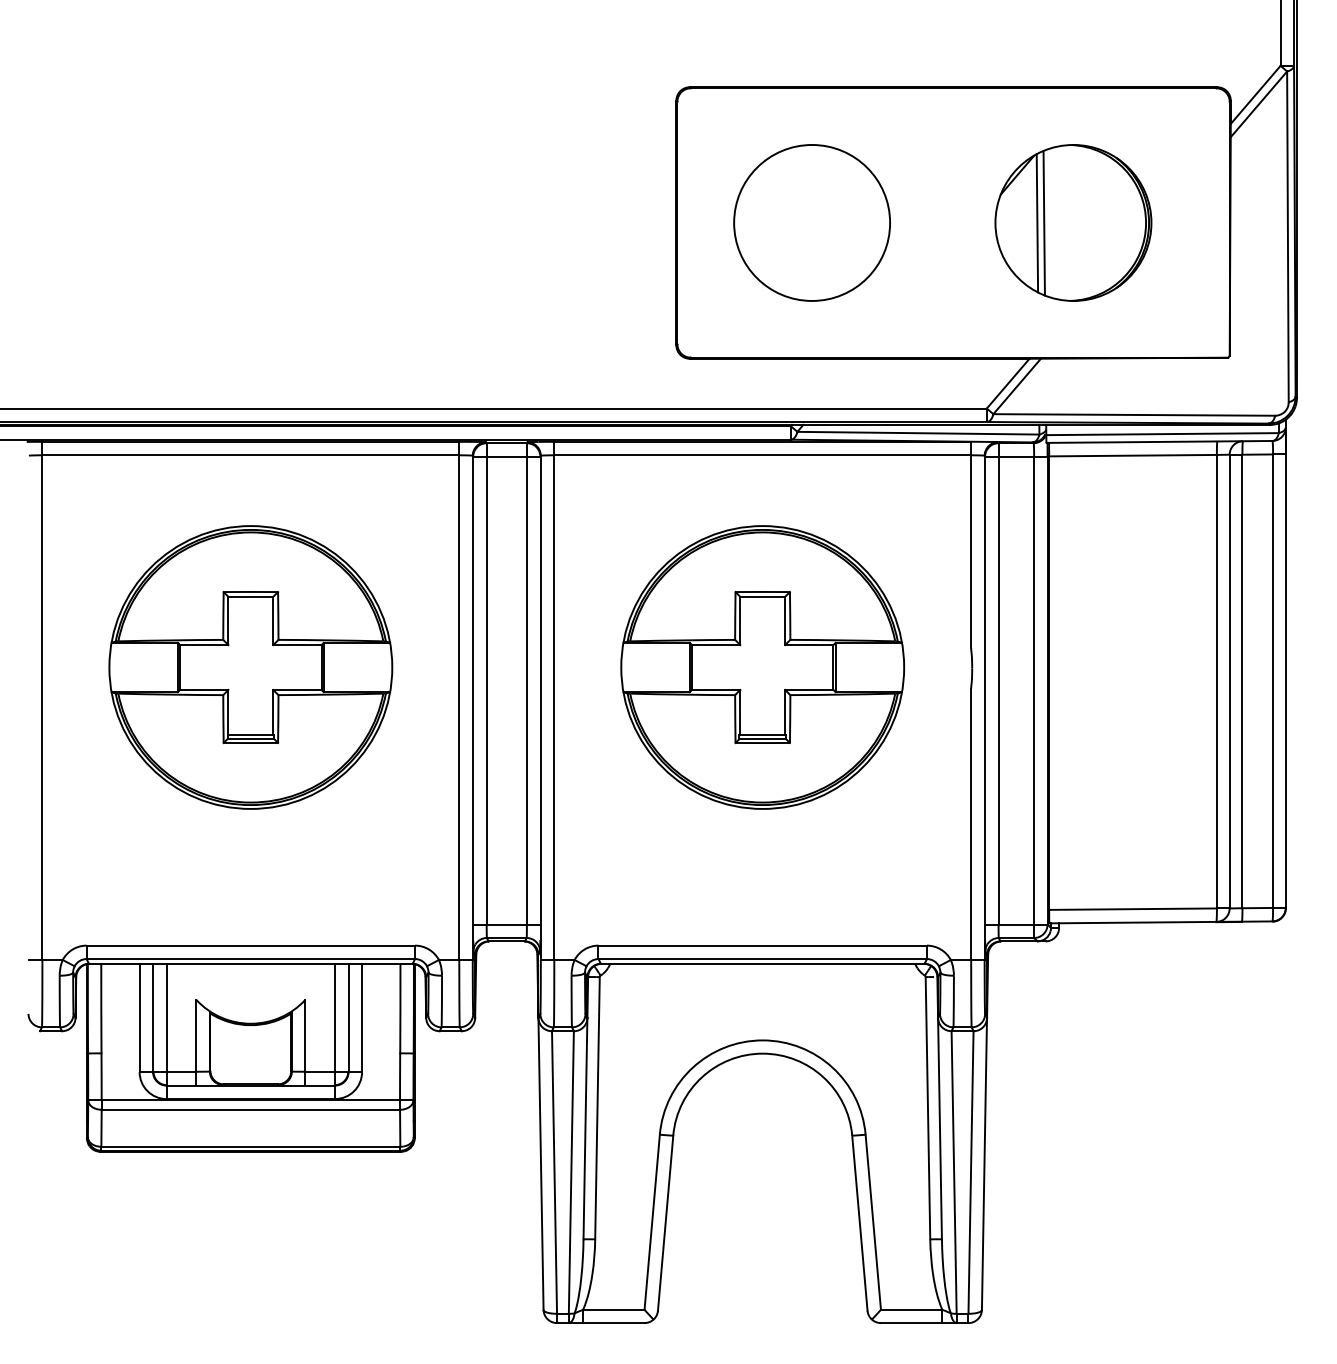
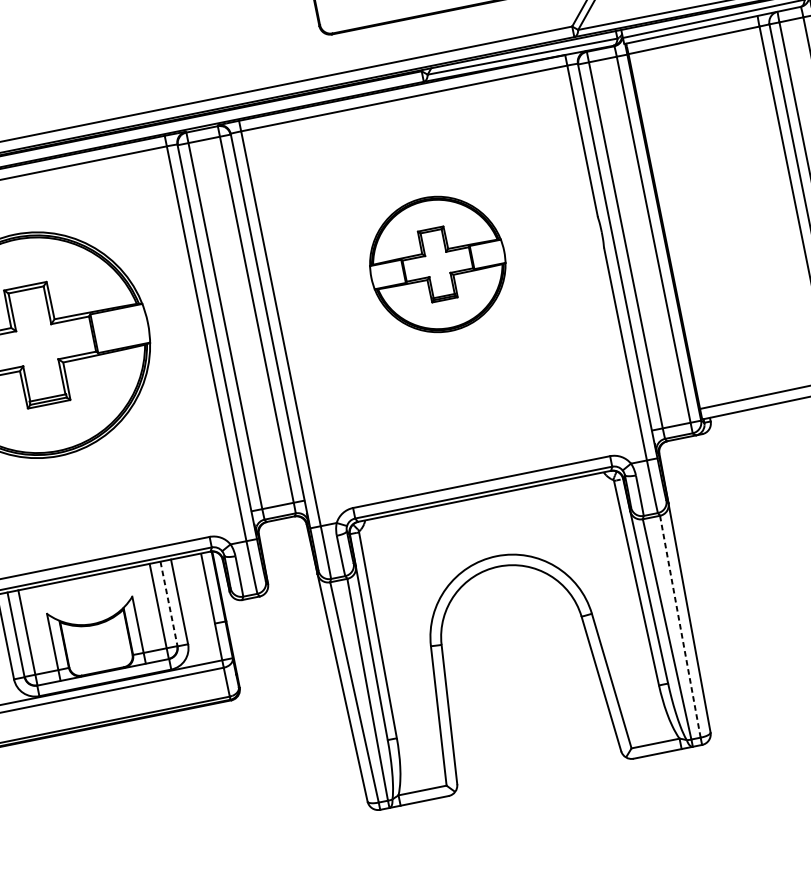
part: (762, 667) -> (437, 264), size x0.6
line: (348, 1018) -> (169, 604), solid -> dashed
line: (971, 1173) -> (680, 627), solid -> dashed

